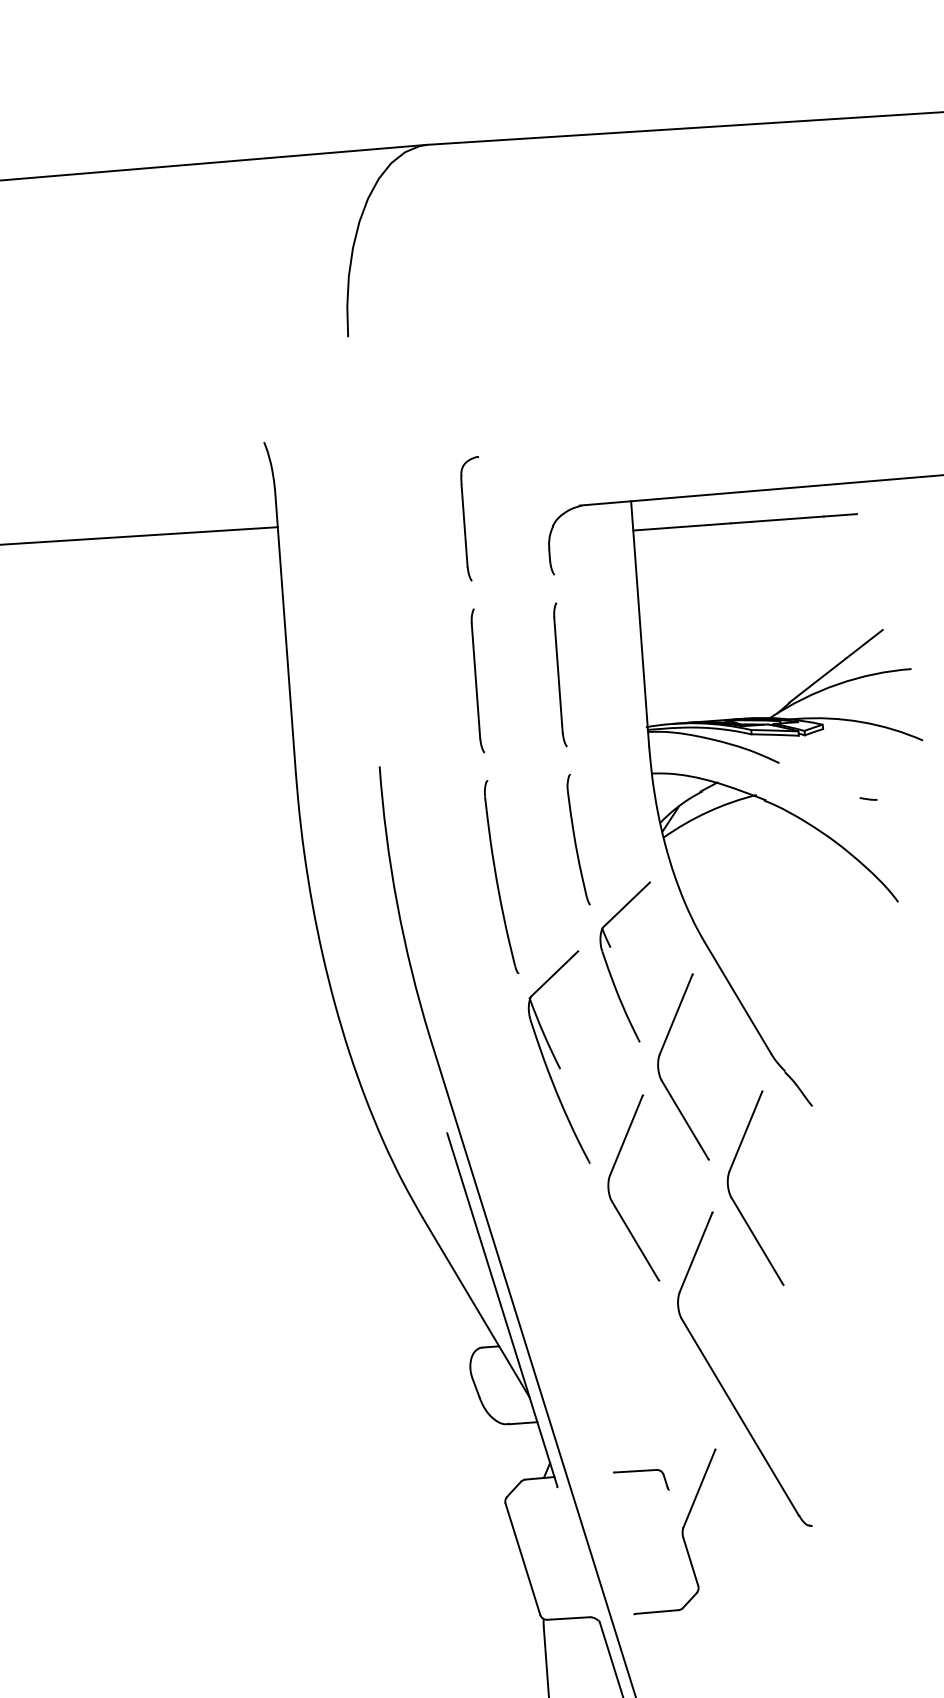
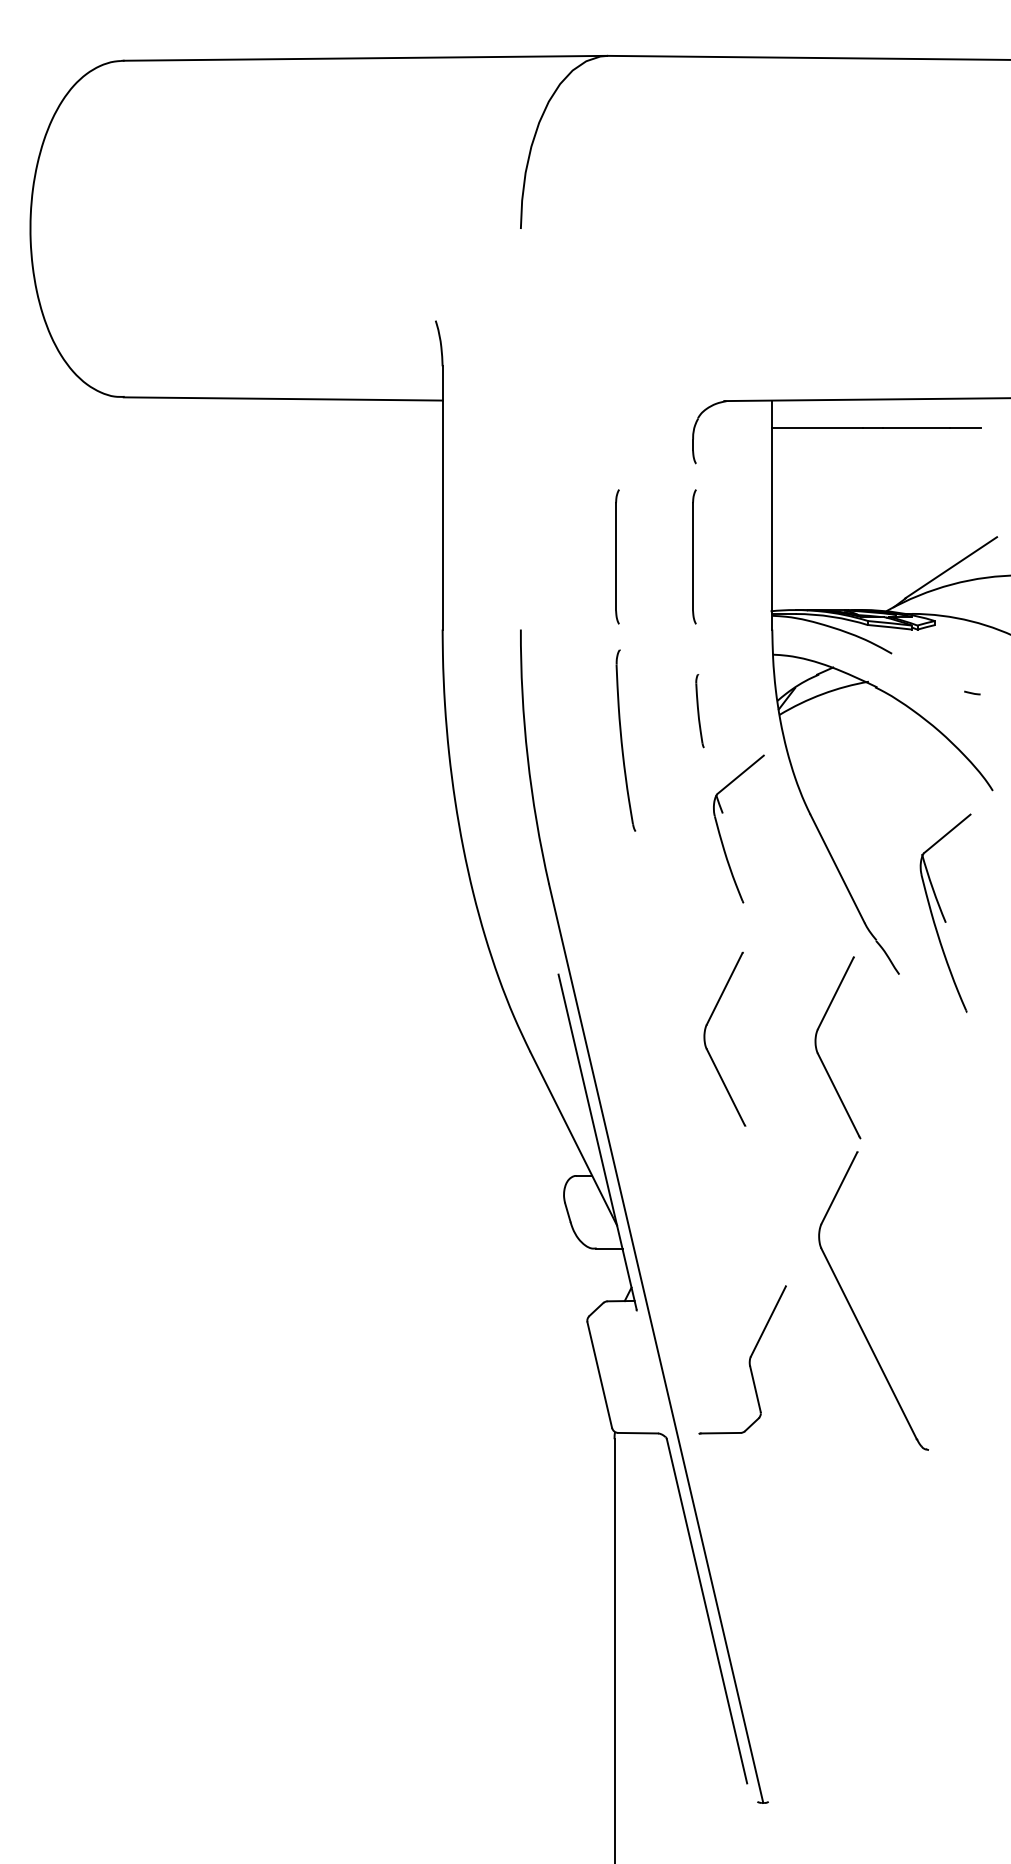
part: (464, 519) -> (616, 406), removed
part: (577, 839) -> (699, 710), size x0.6
part: (559, 1058) -> (945, 912), moved
part: (660, 1073) -> (760, 933), removed
part: (720, 1382) -> (853, 1310), moved
part: (643, 1472) -> (717, 1302), removed

